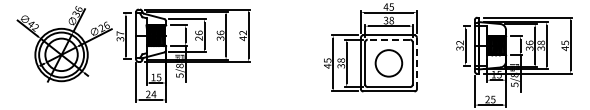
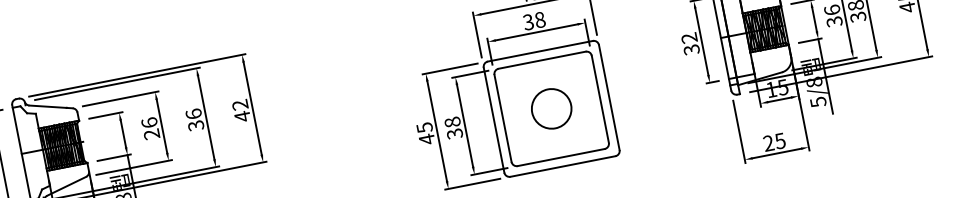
line: (388, 39) -> (541, 59), dashed -> solid
circle: (388, 63) -> (550, 109), size x0.71
line: (417, 63) -> (610, 97), dashed -> solid

